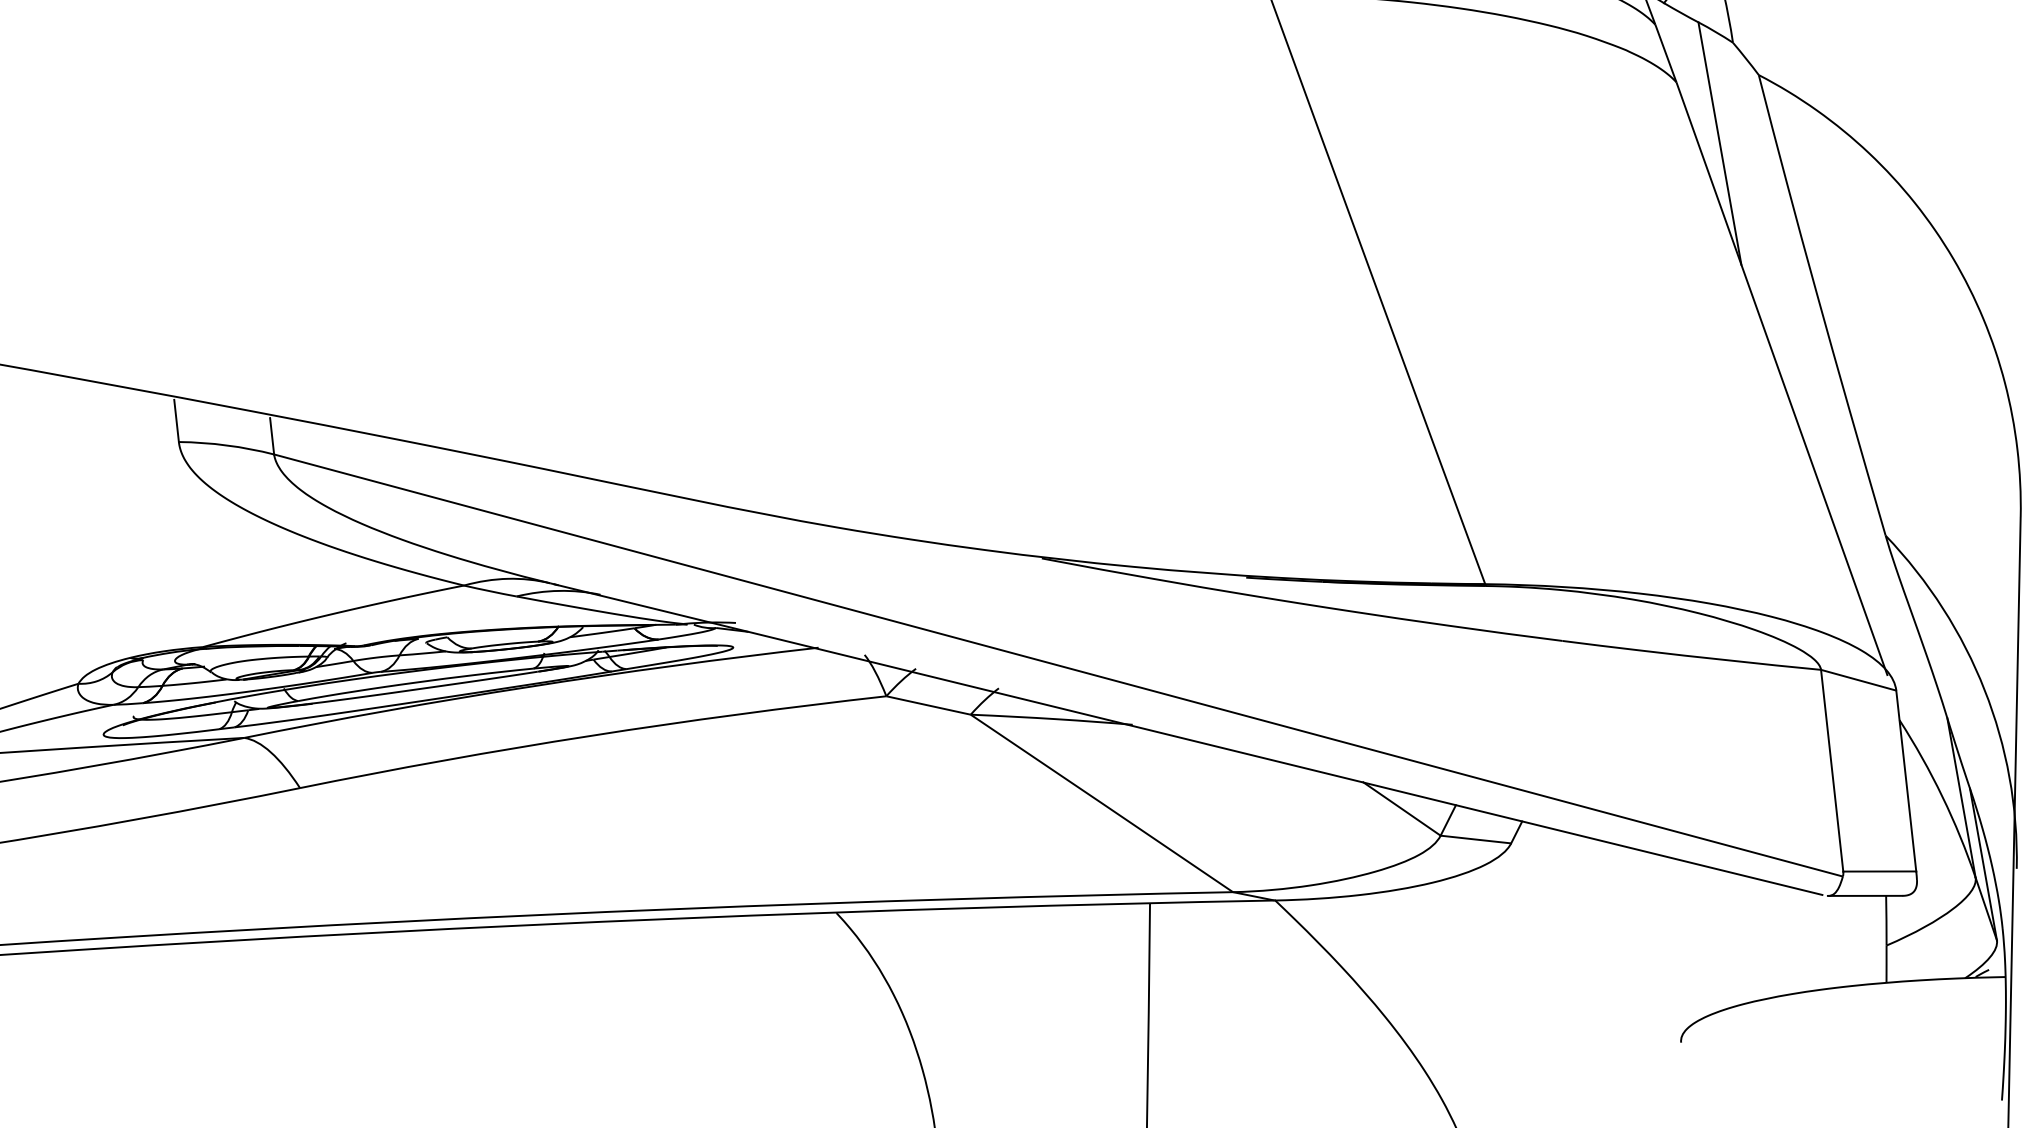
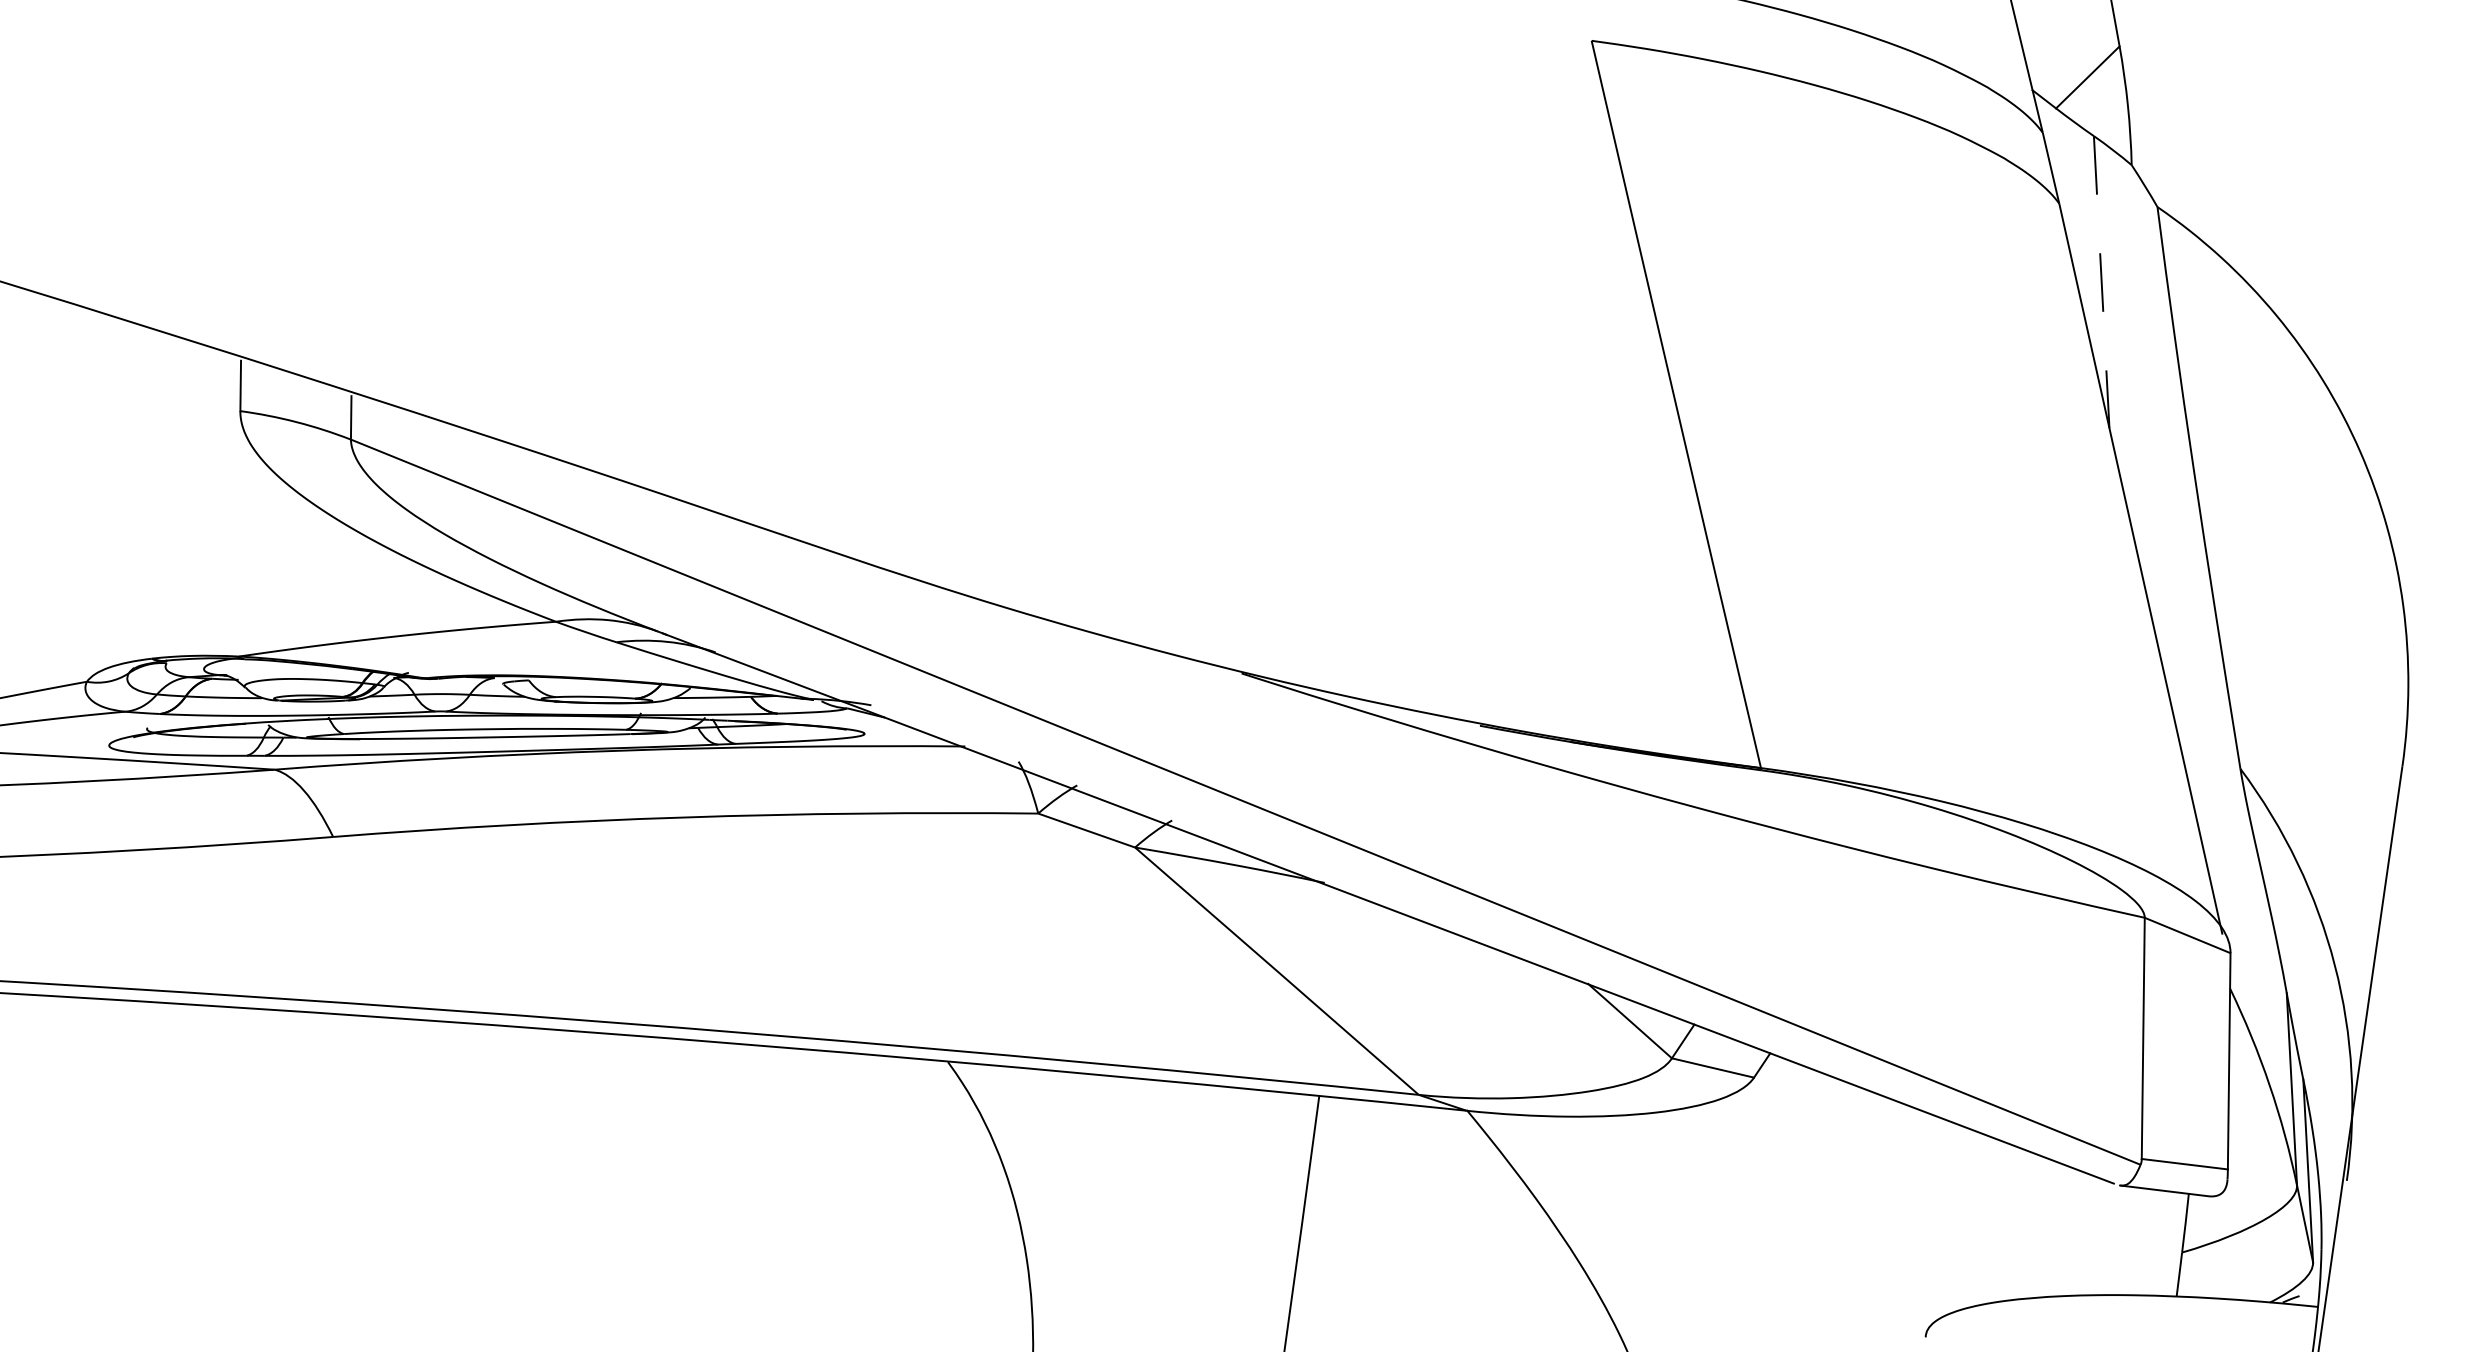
line: (1719, 143) -> (2101, 282), solid -> dashed

